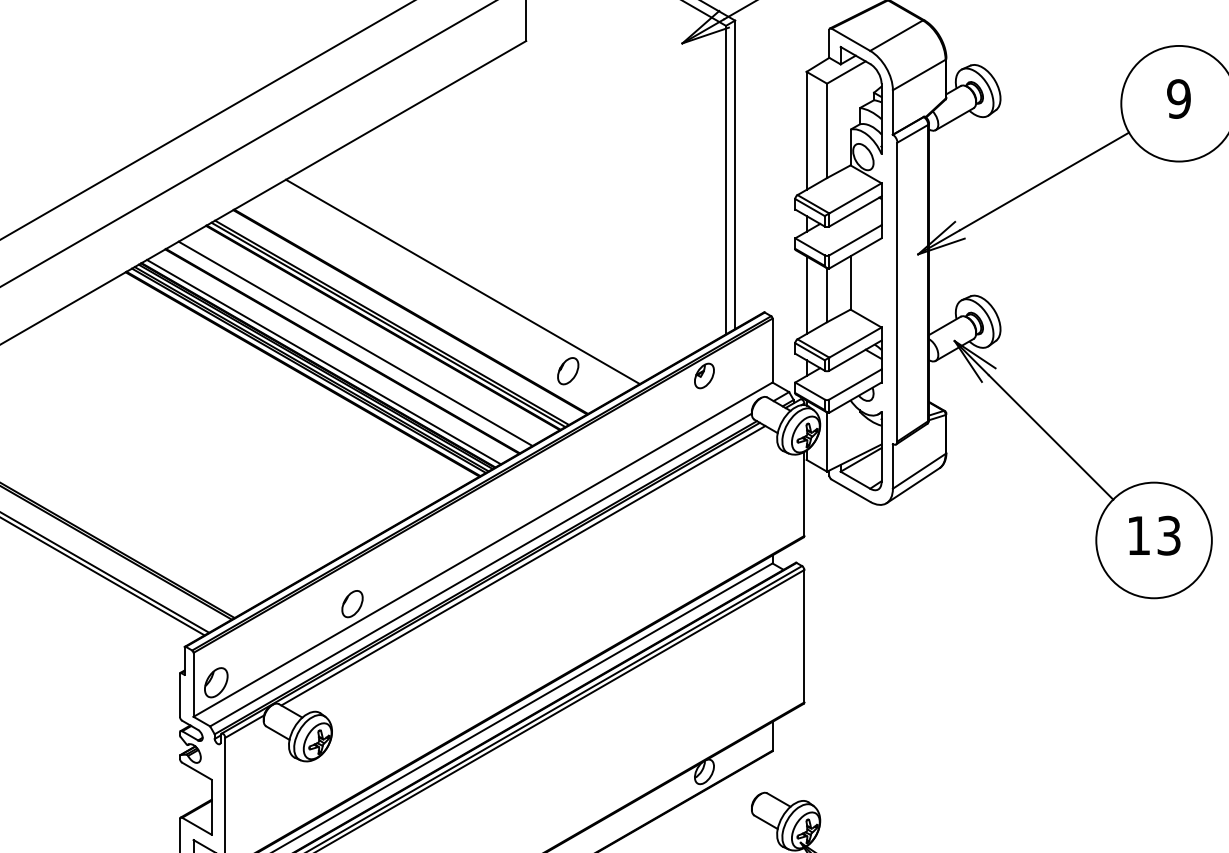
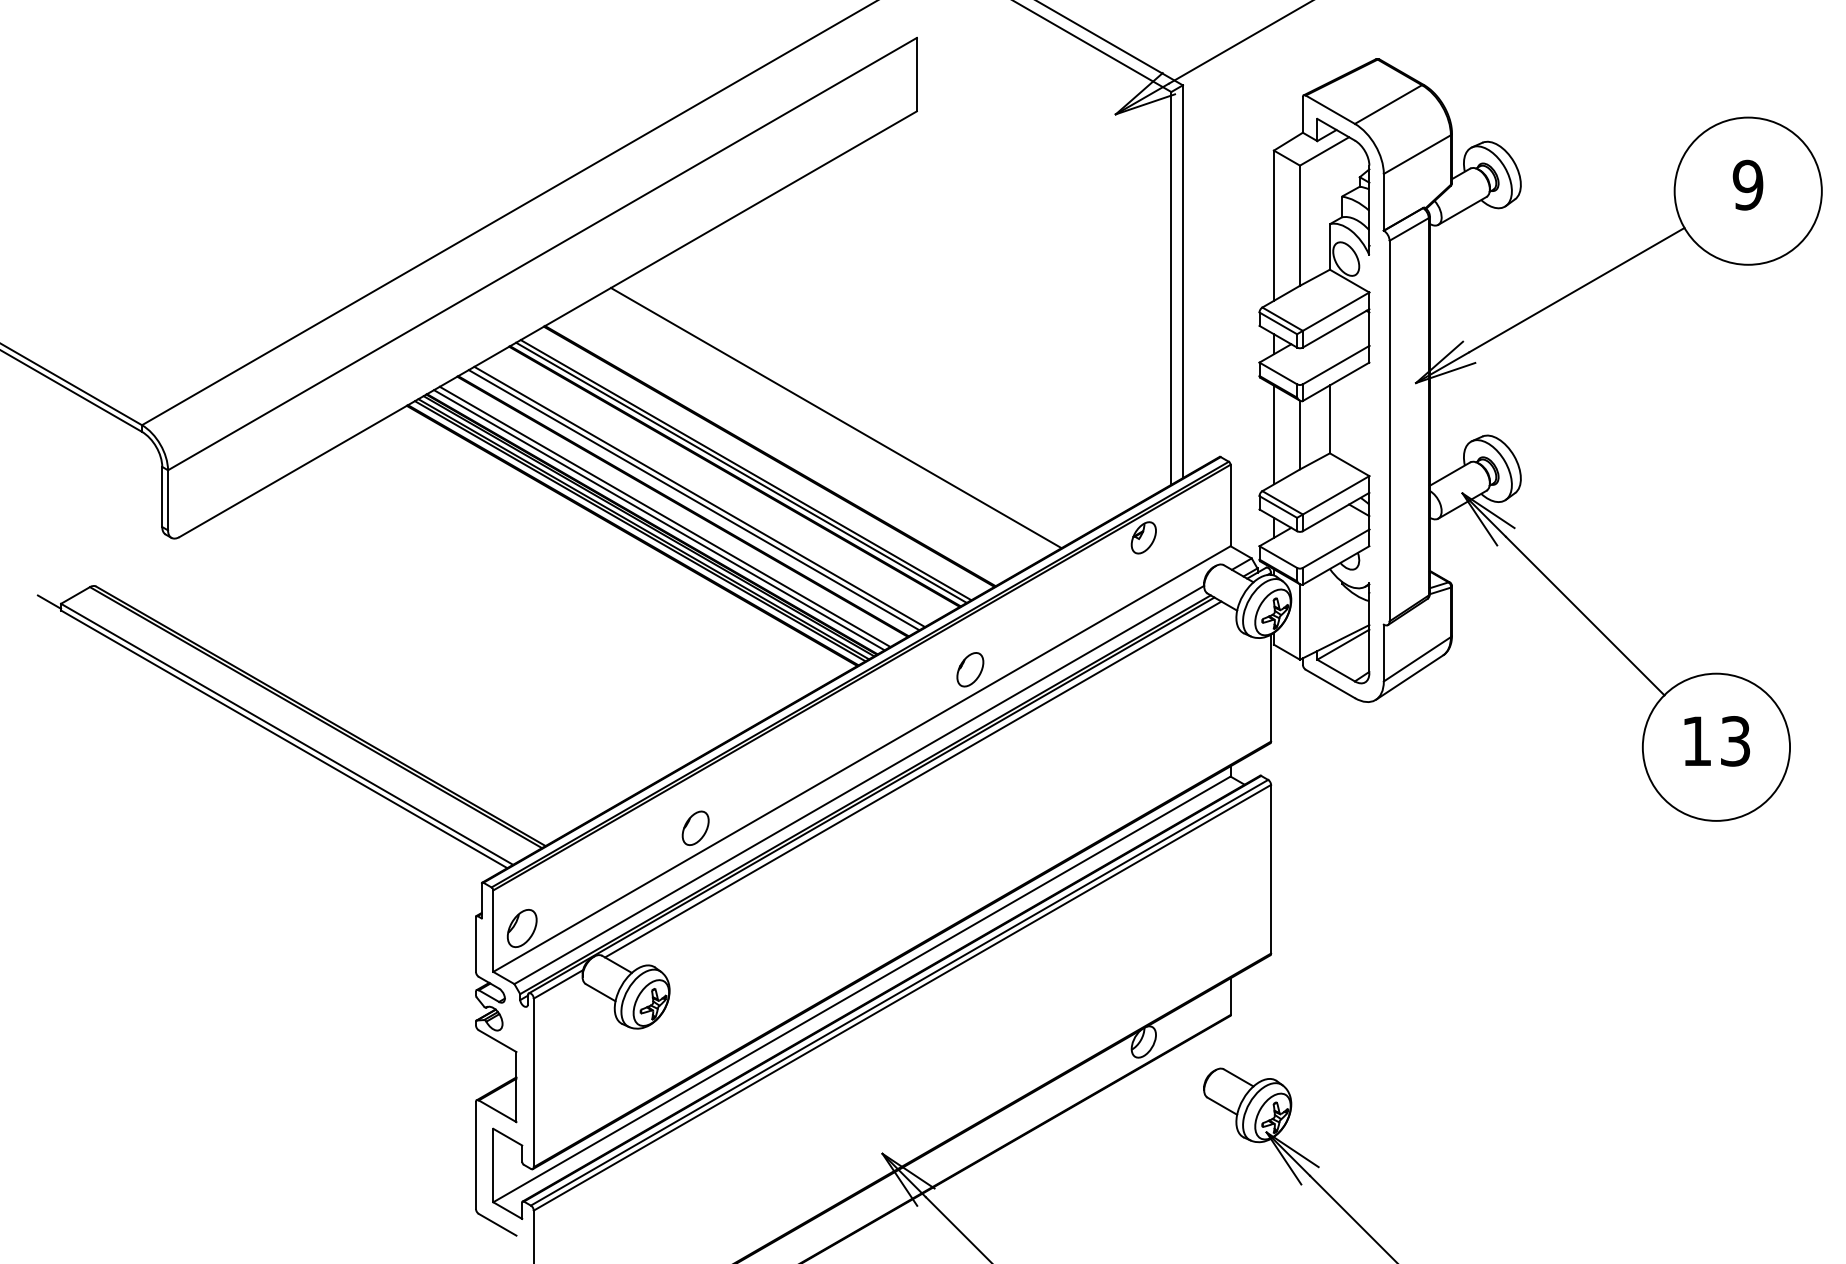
line: (350, 346) -> (693, 500), added
line: (328, 359) -> (664, 516), added
part: (568, 370) -> (970, 669), moved

